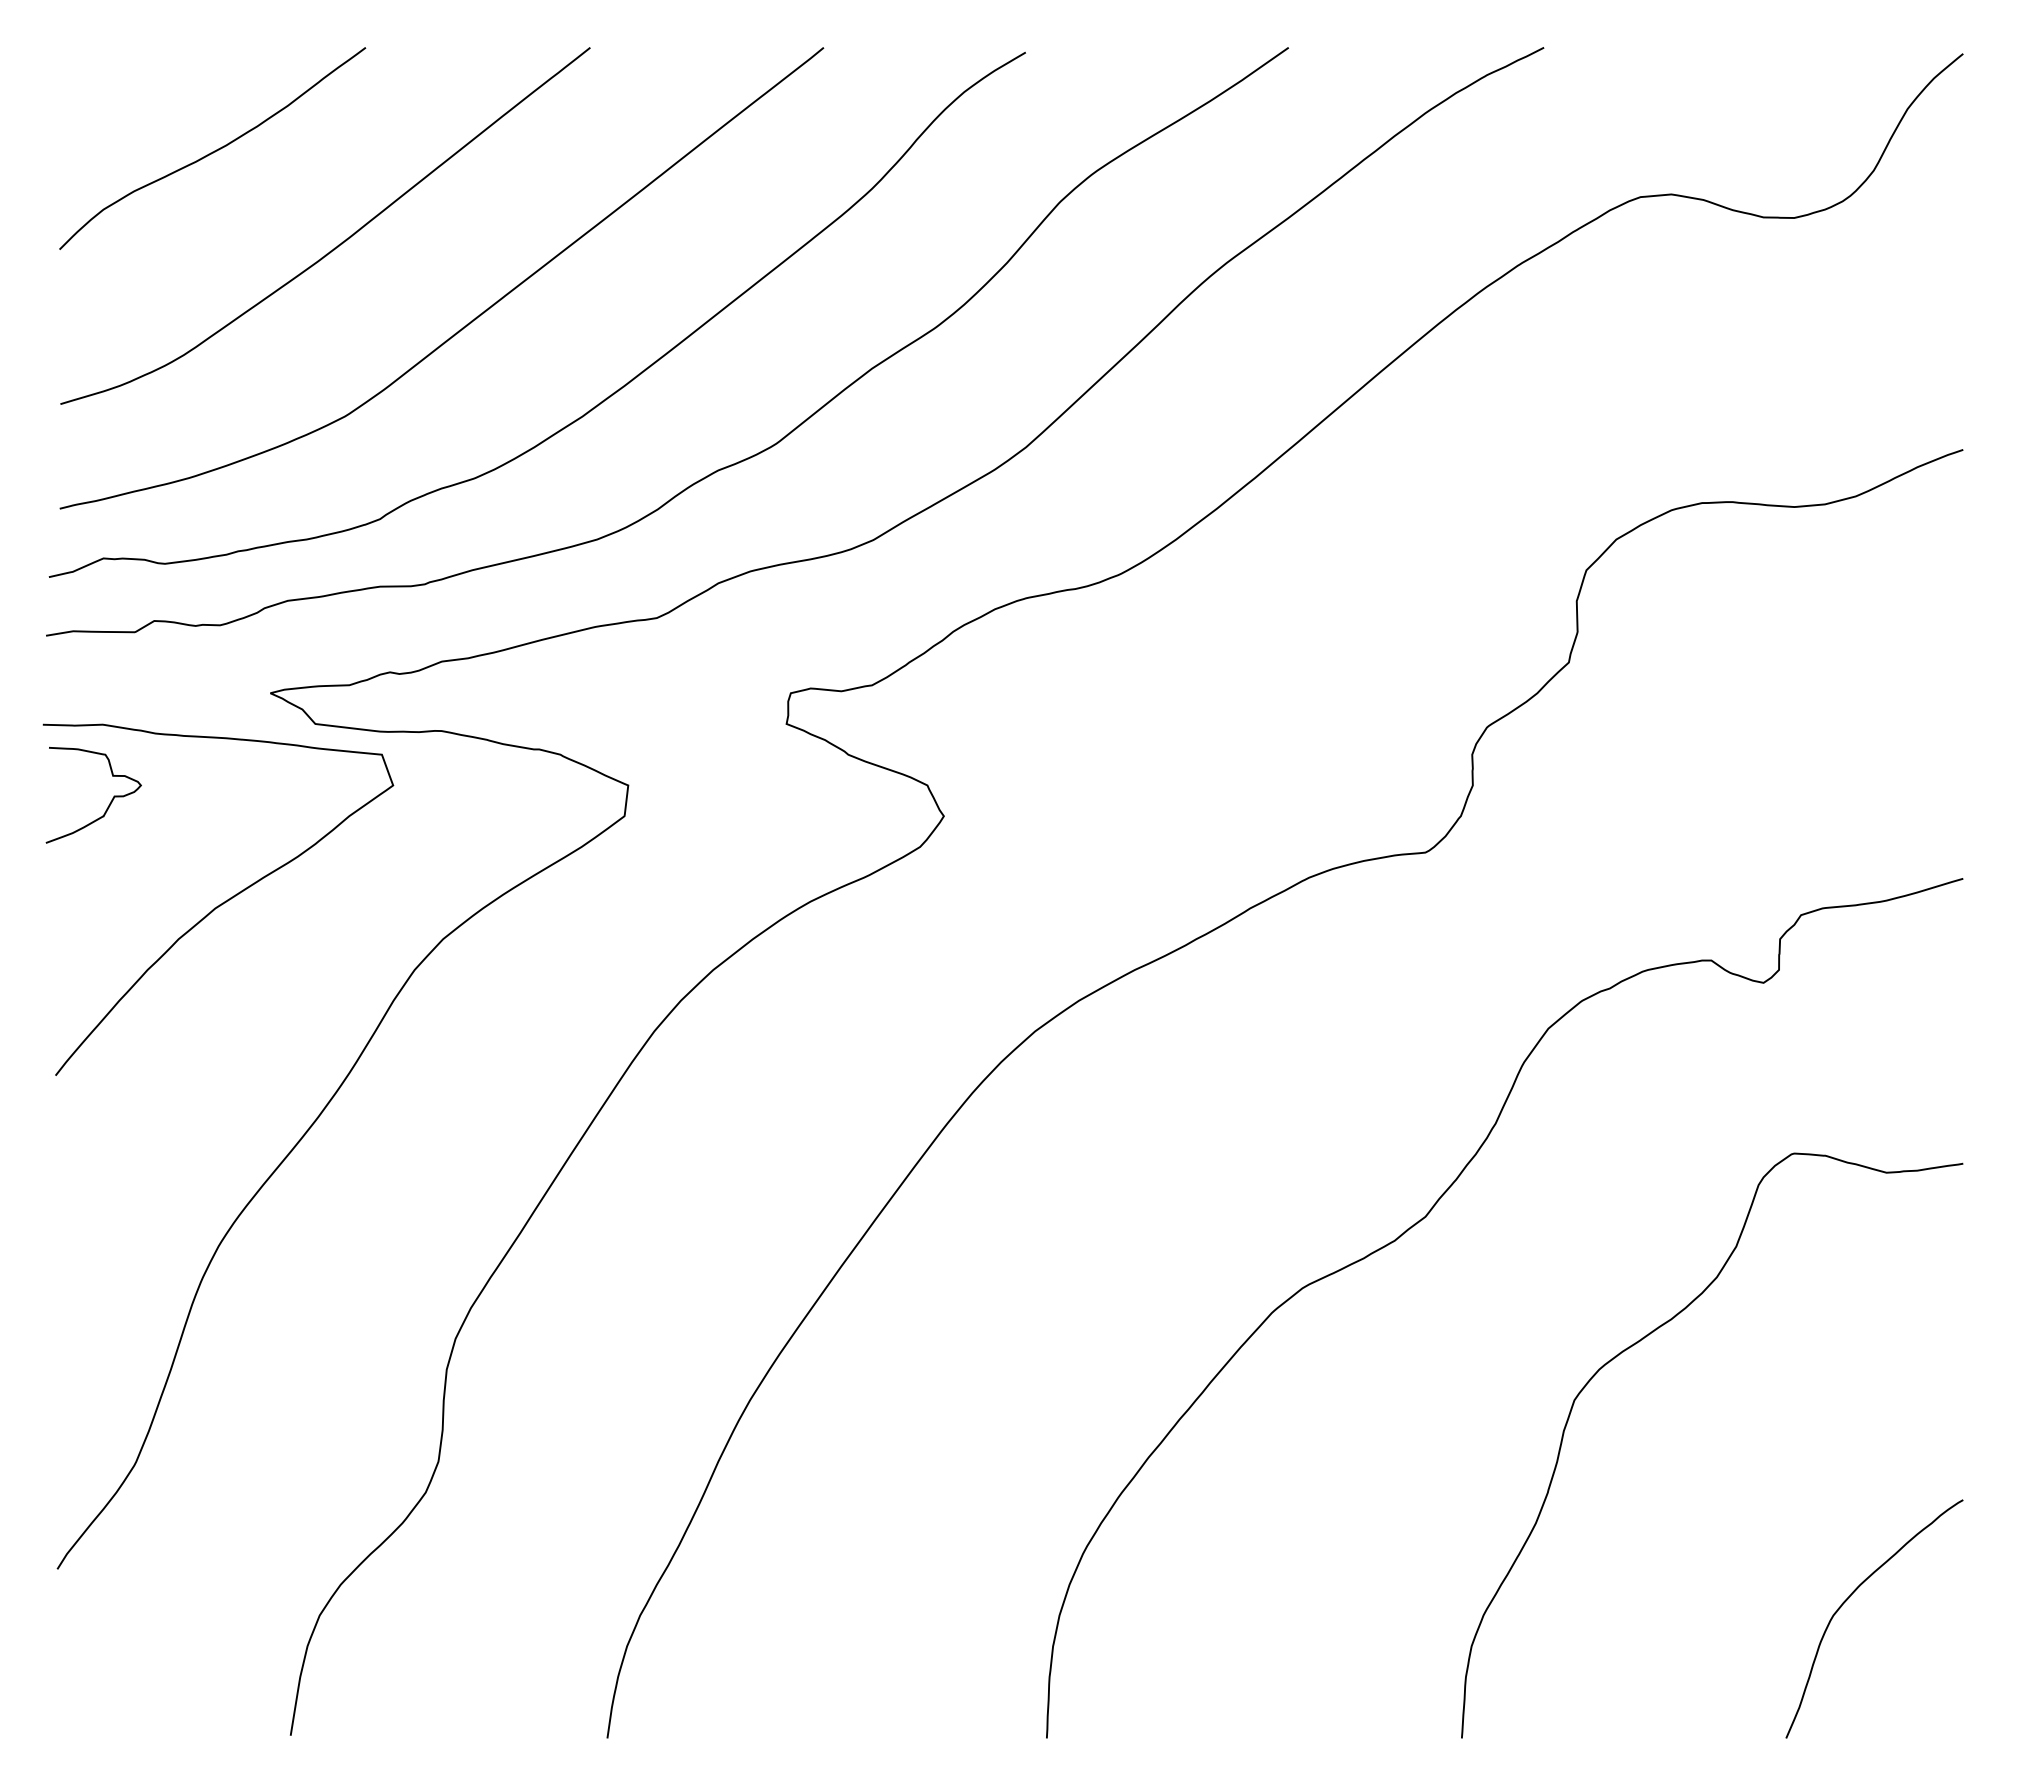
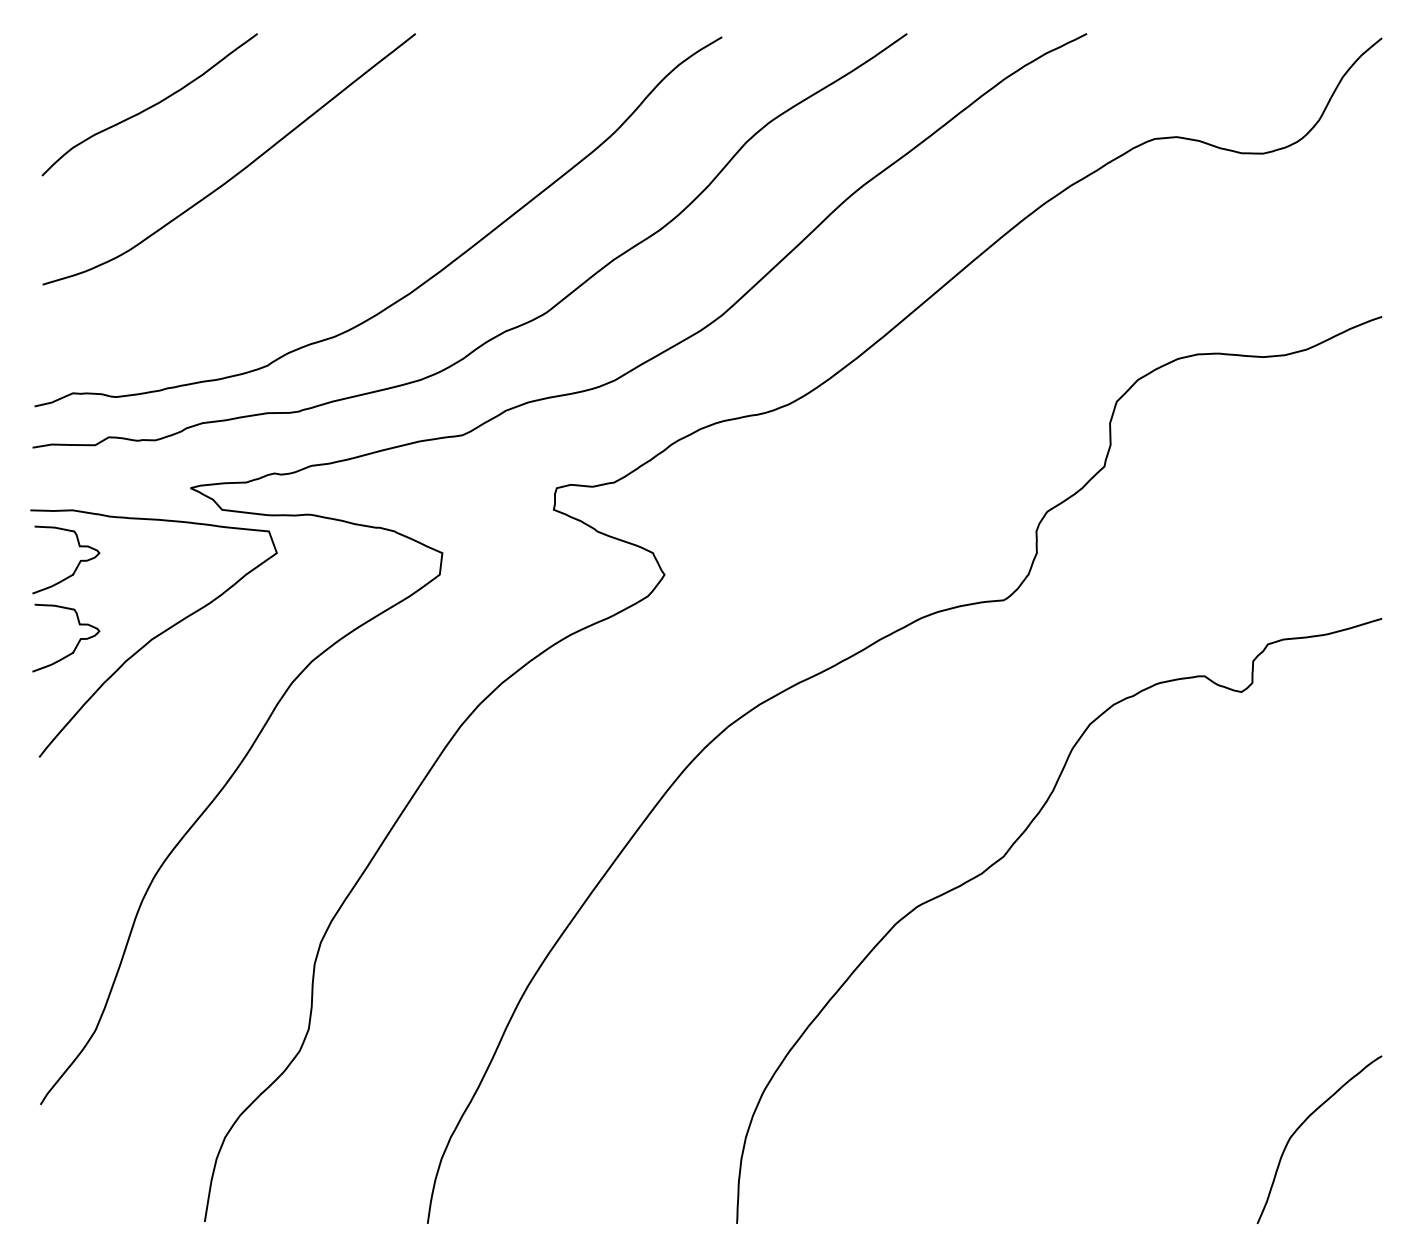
curve: (472, 319) -> (332, 225), removed
curve: (109, 914) -> (77, 643), added
curve: (1639, 1342) -> (1154, 945), removed

